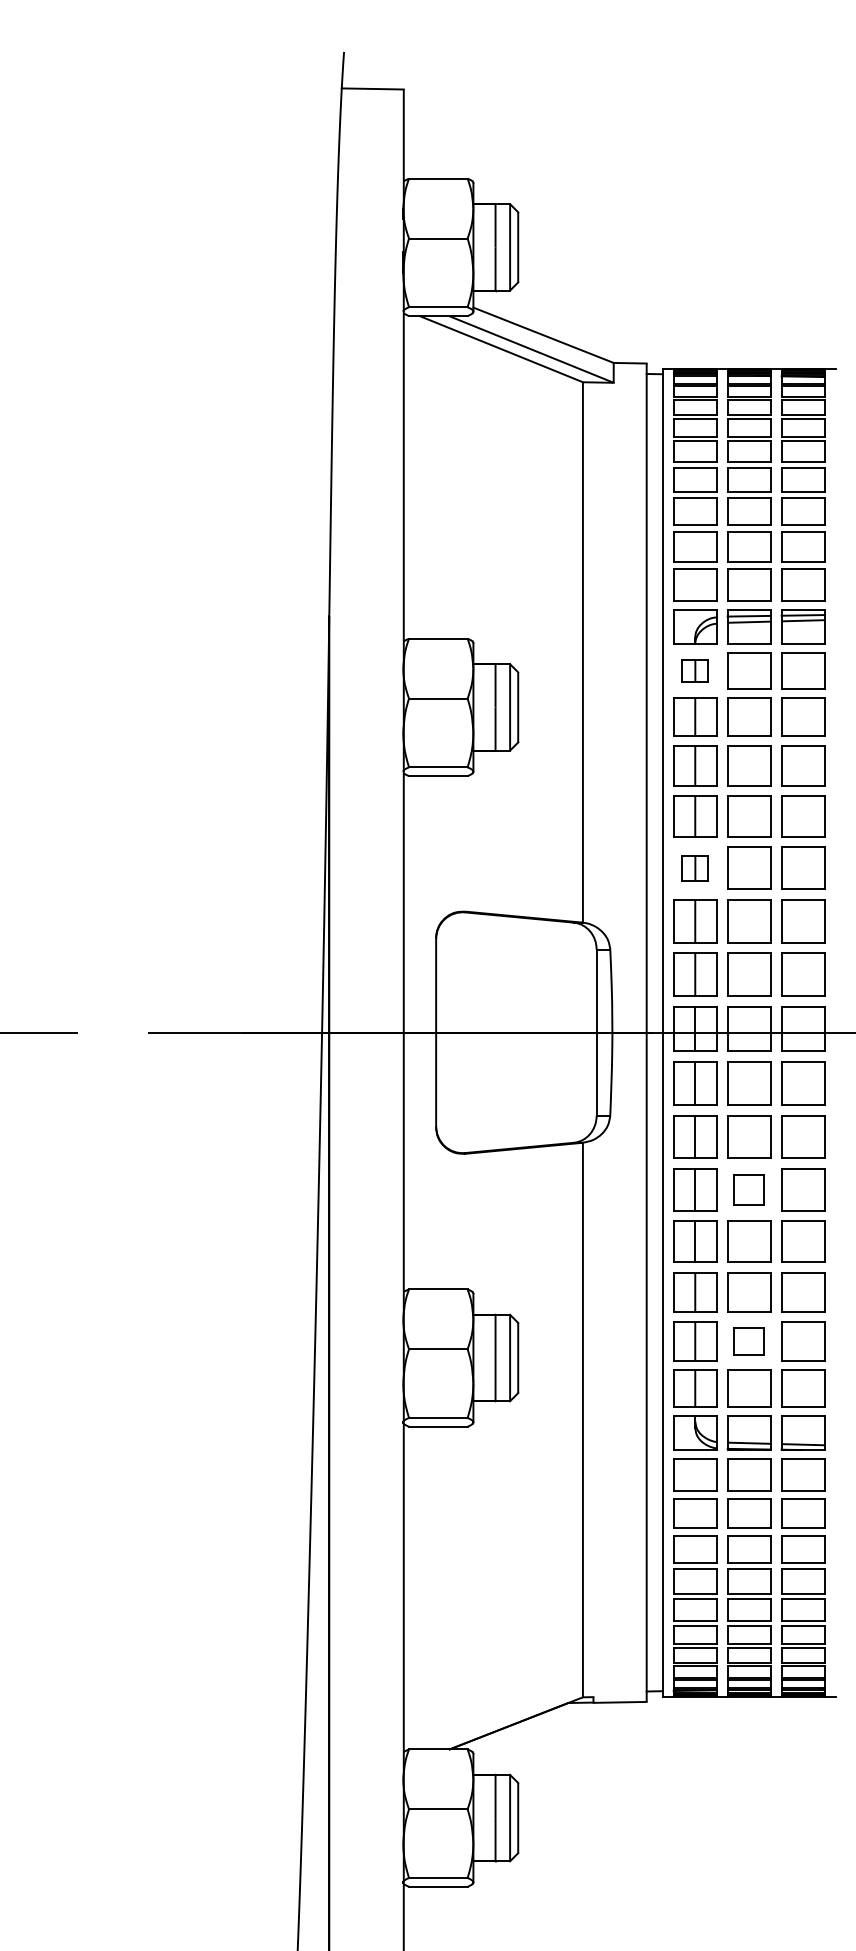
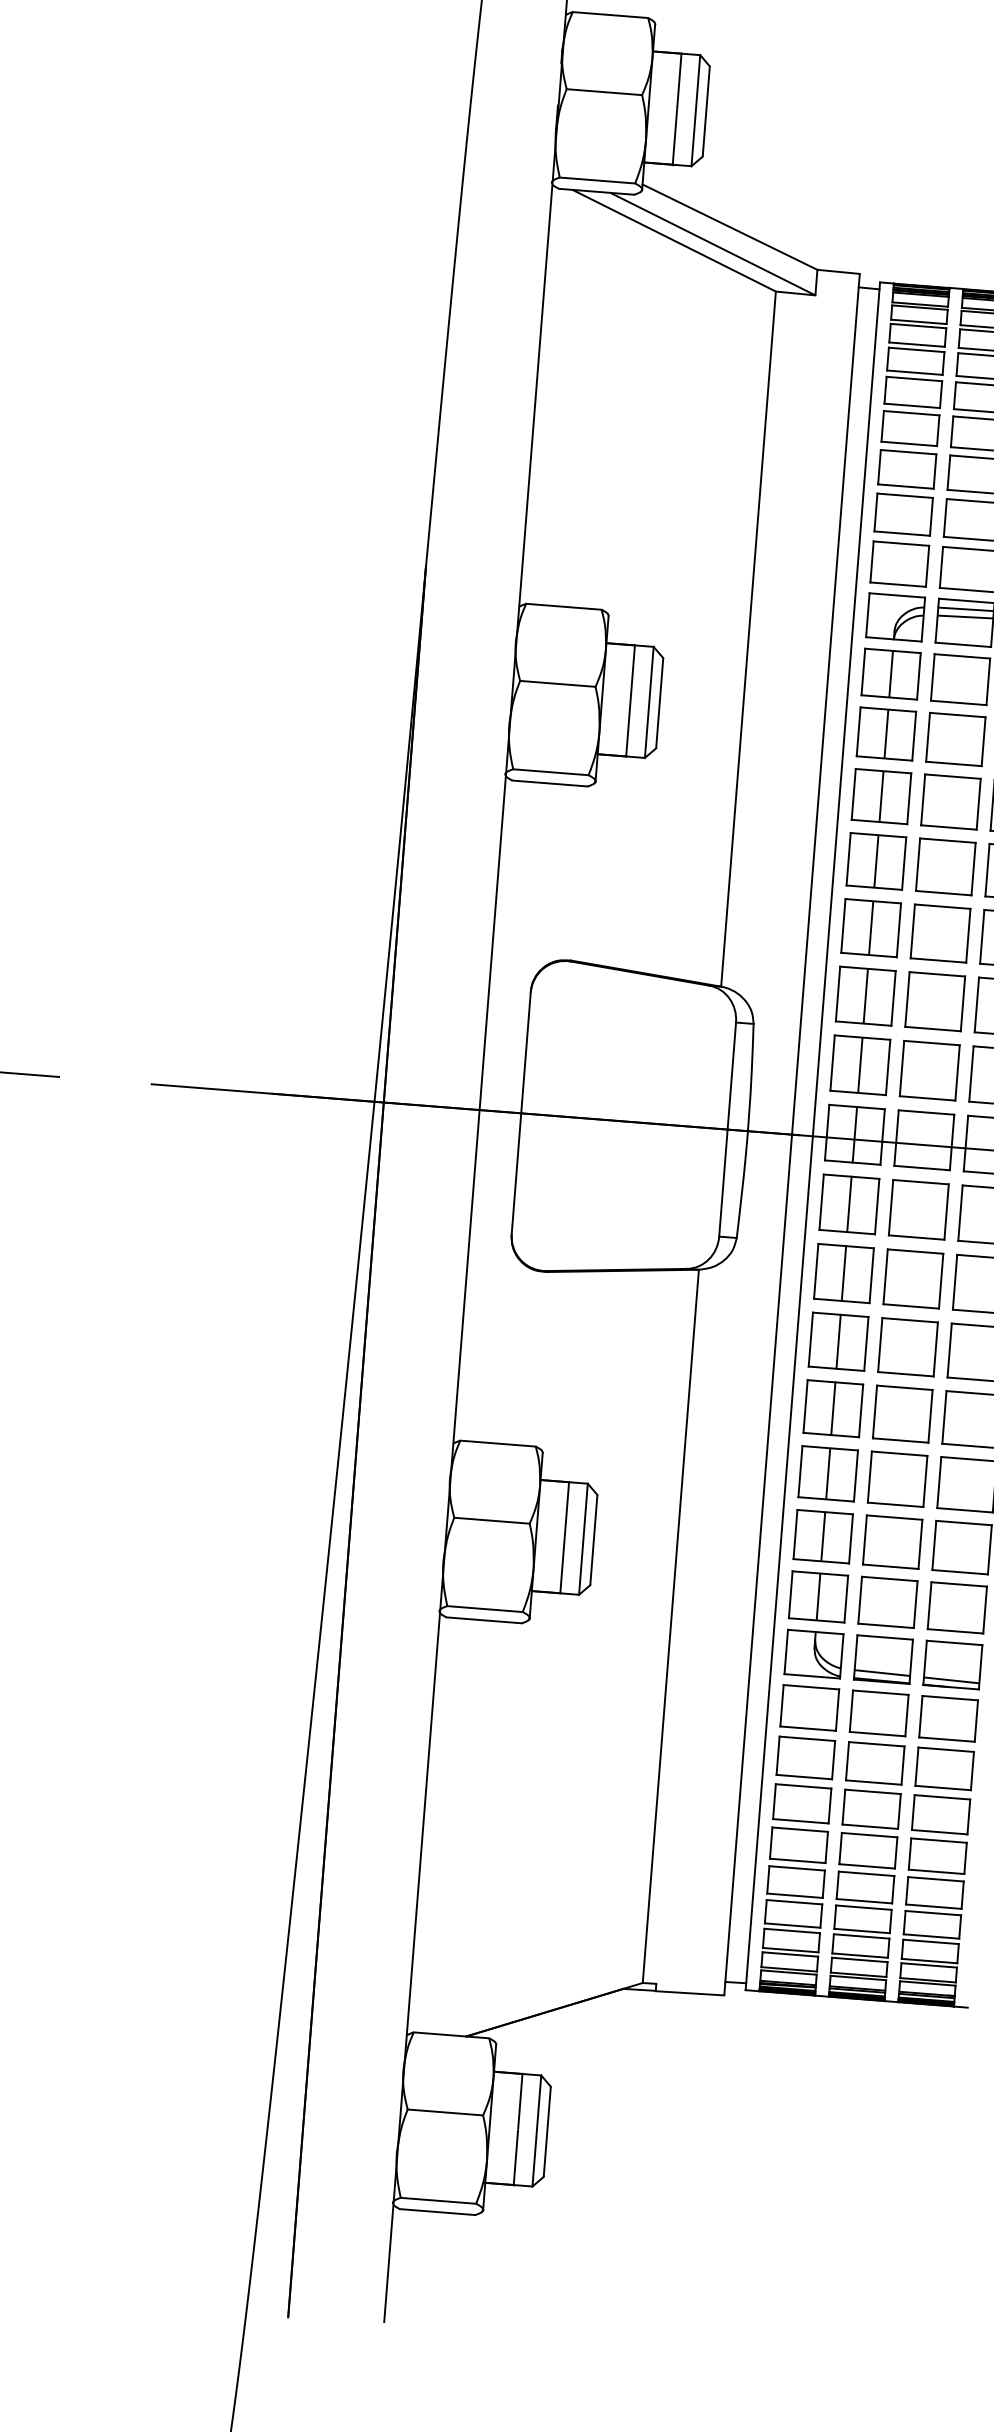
part: (695, 670) -> (891, 673), size x1.67
part: (695, 867) -> (871, 927), size x1.67
part: (749, 1189) -> (908, 1346), size x1.43
part: (749, 1341) -> (893, 1542), size x1.43

